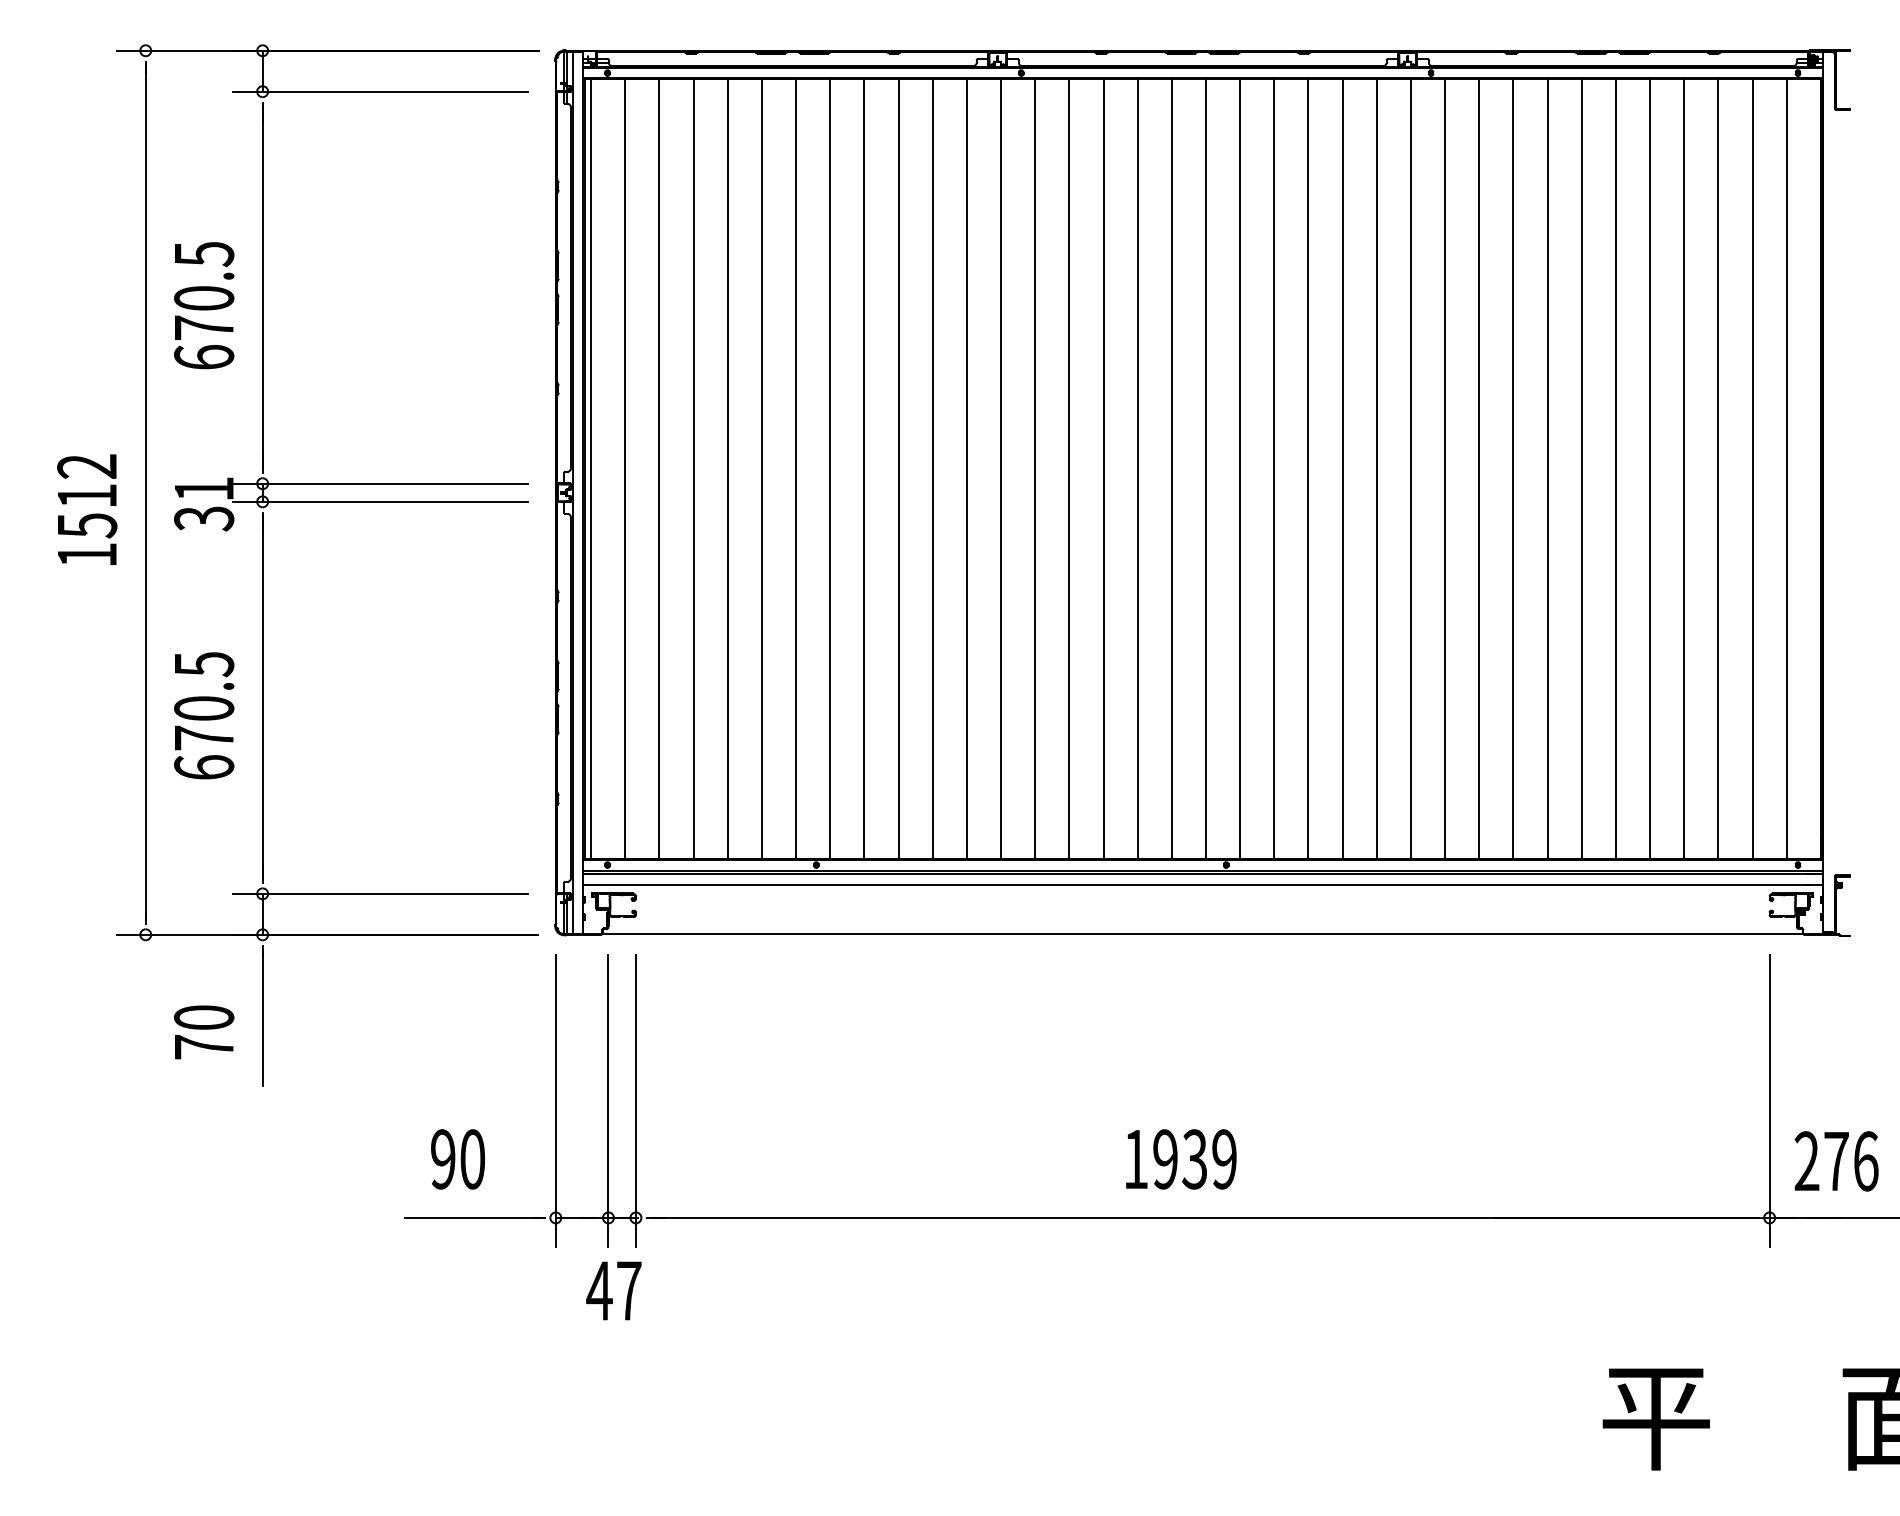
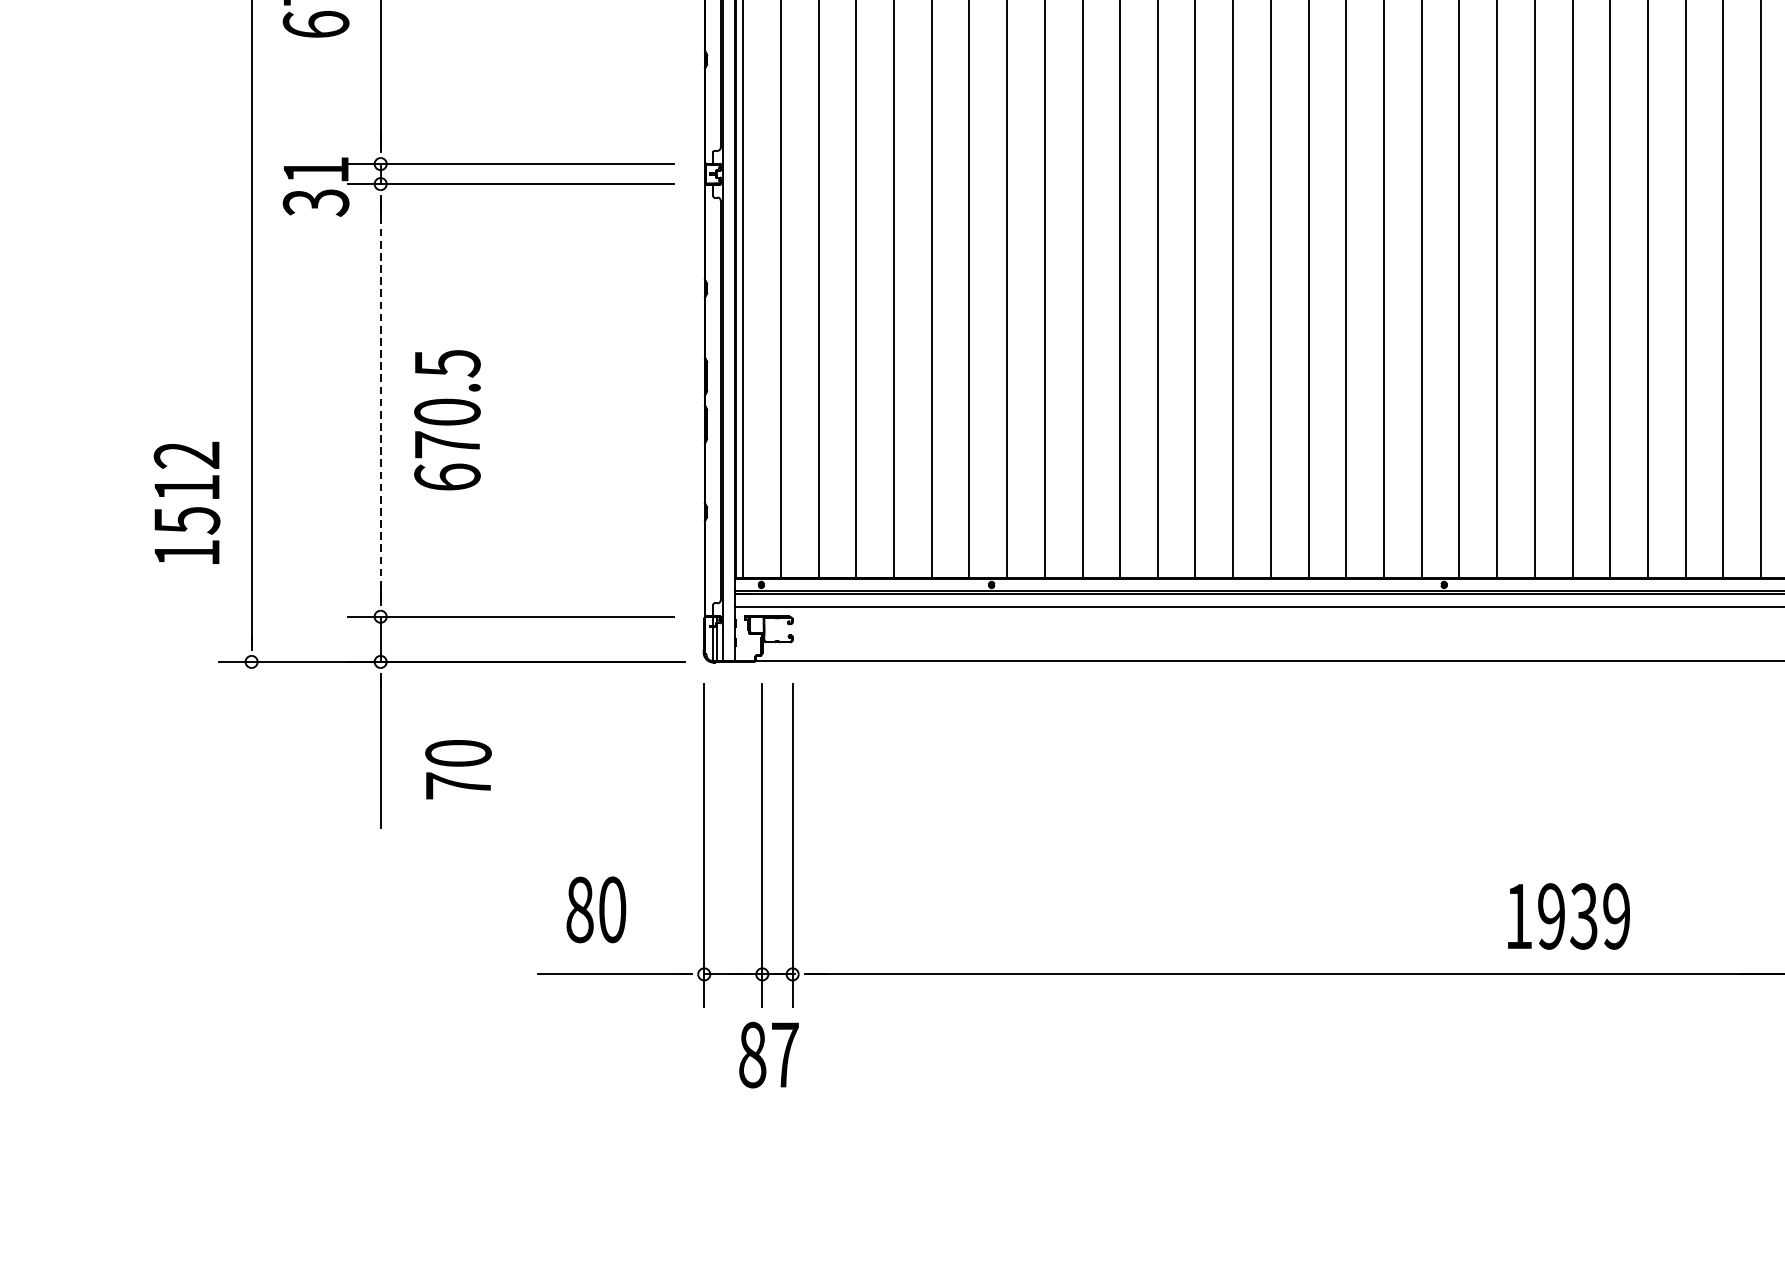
text: (87, 509) -> (187, 502), moved
line: (262, 697) -> (380, 400), solid -> dashed
text: (204, 715) -> (447, 419), moved
text: (204, 1032) -> (458, 769), moved
text: (443, 1159) -> (580, 909), 90 -> 80
text: (1181, 1159) -> (1569, 916), moved
text: (599, 1291) -> (752, 1055), 47 -> 87

